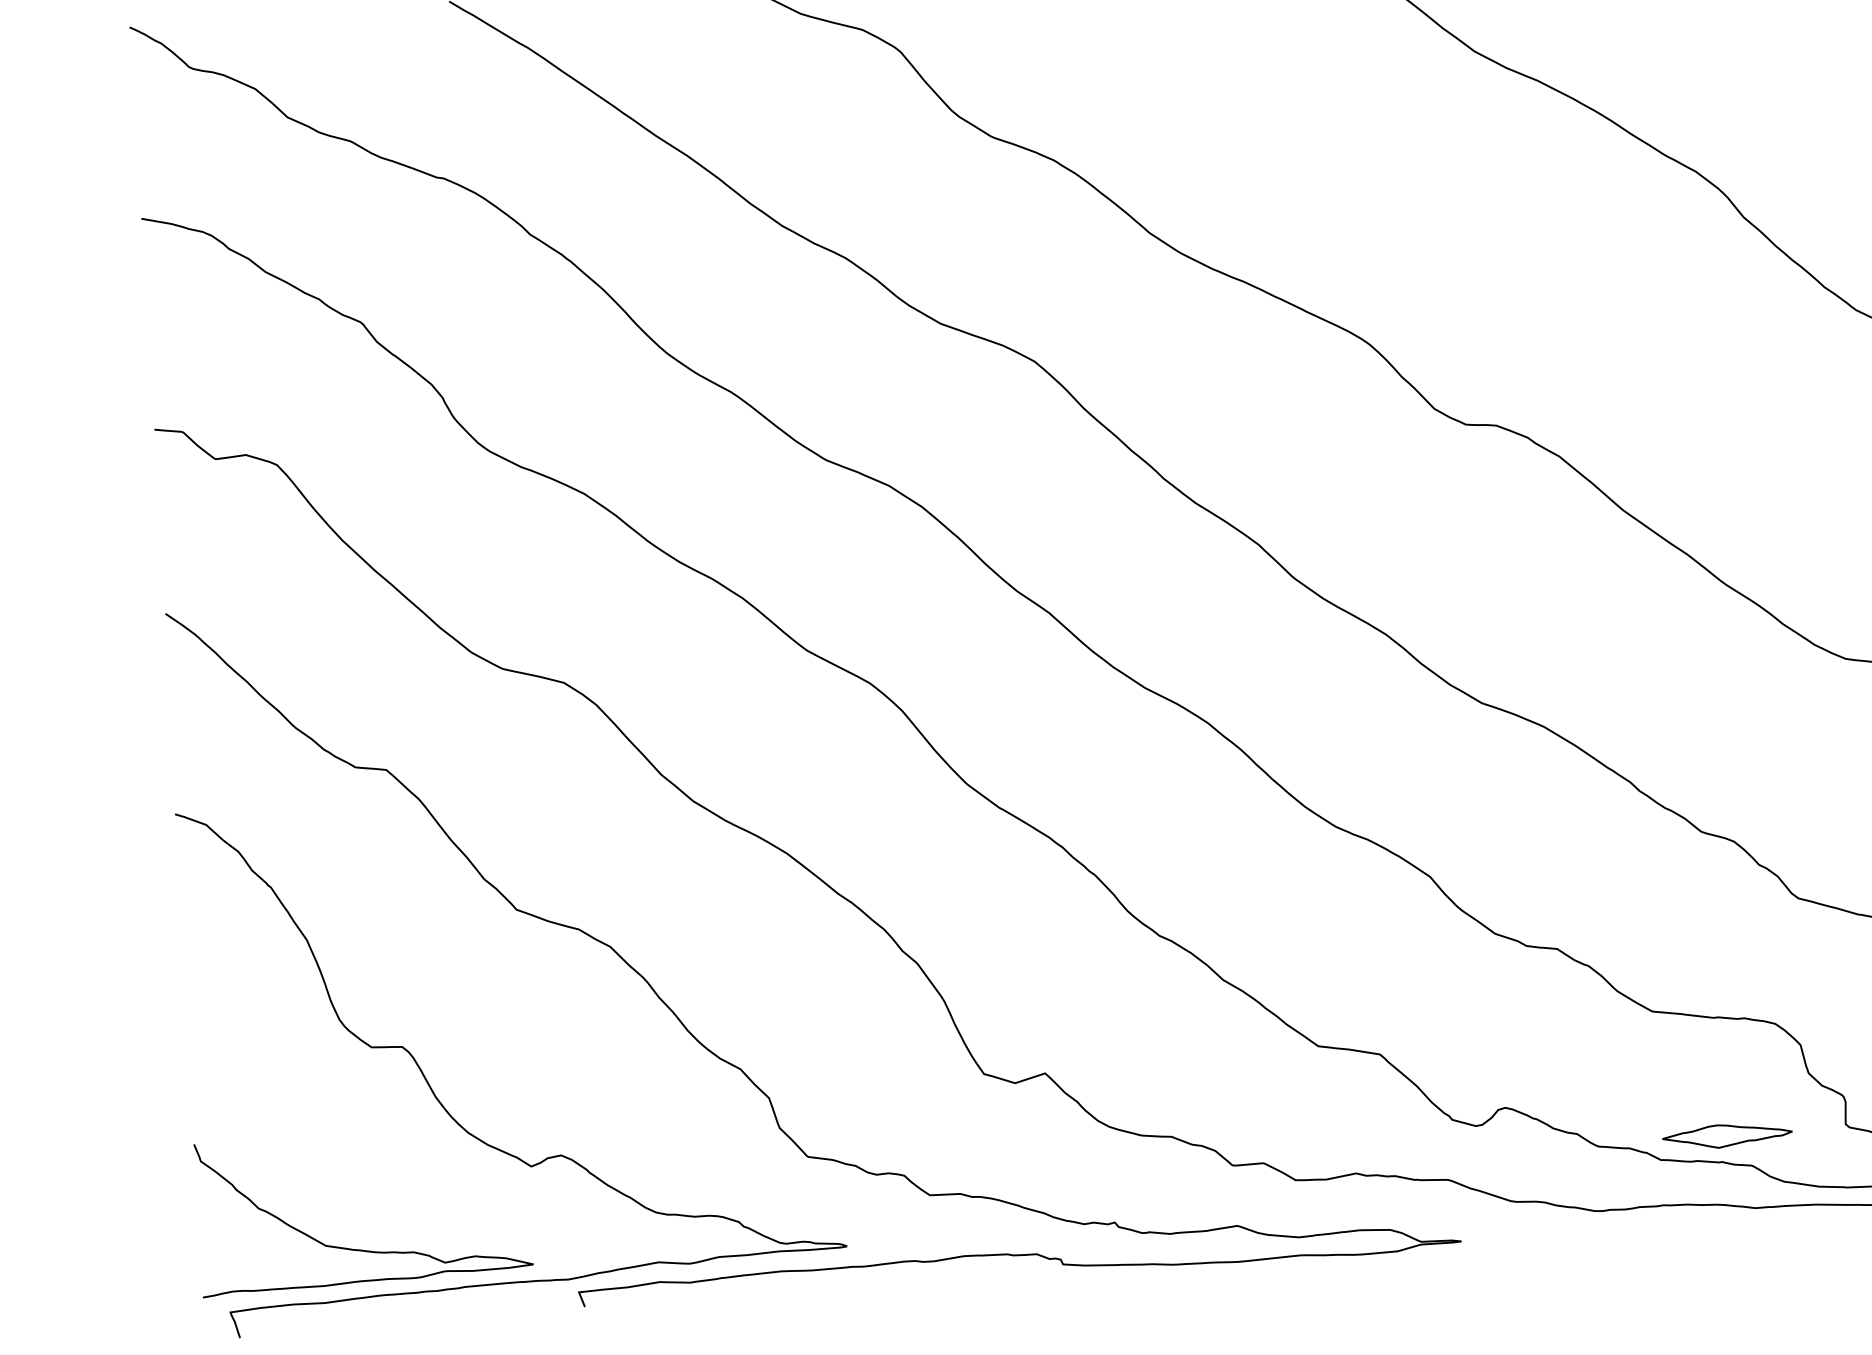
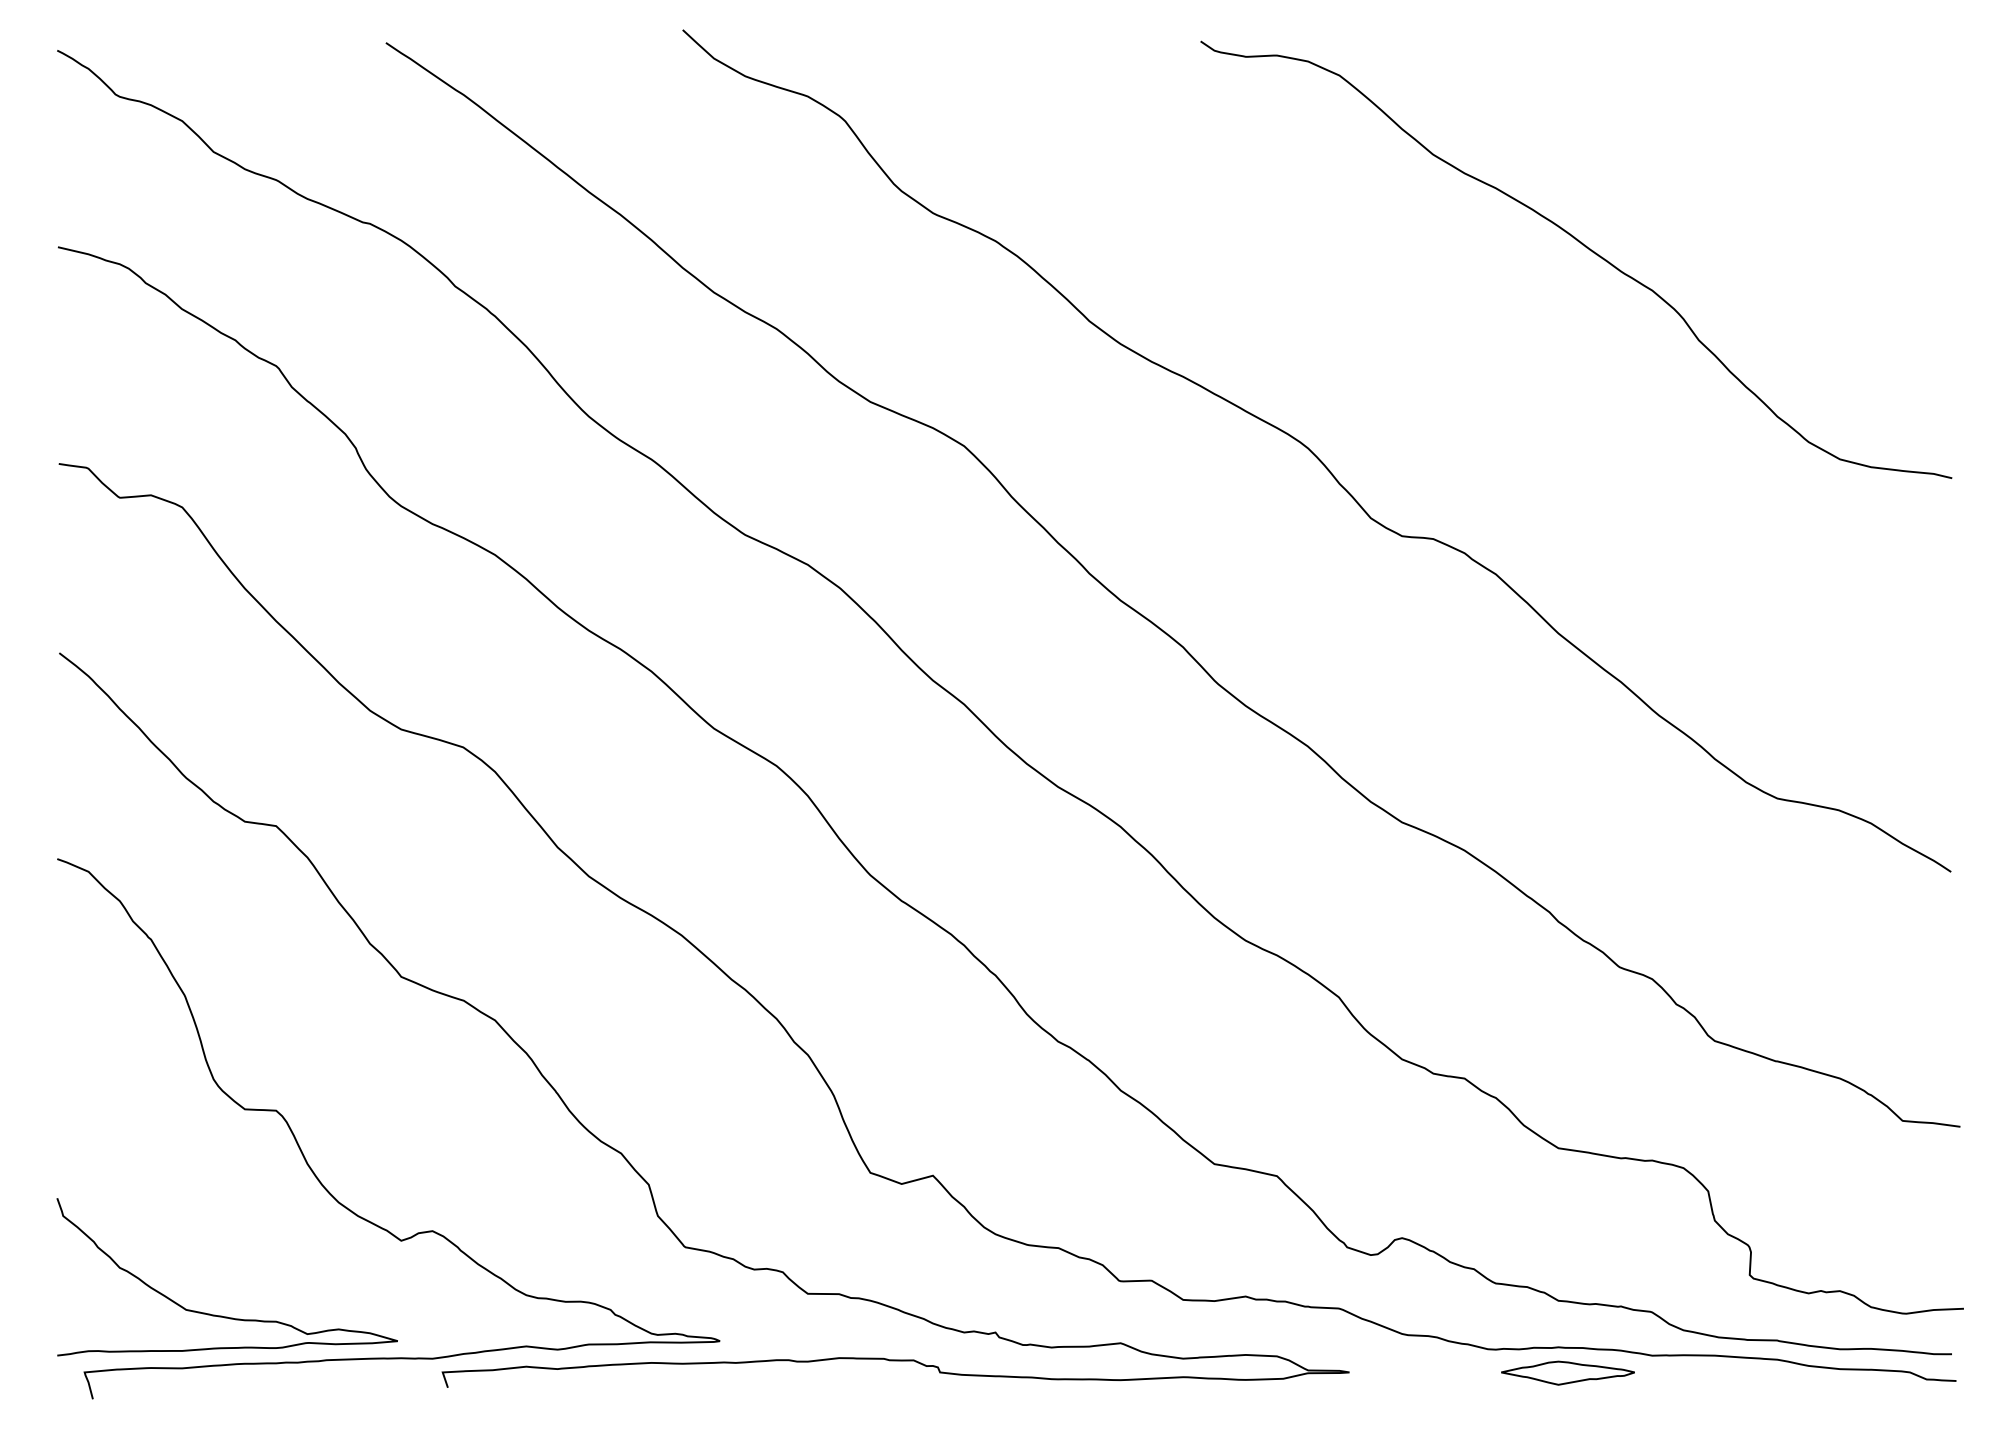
part: (1726, 1135) -> (1567, 1372), moved

